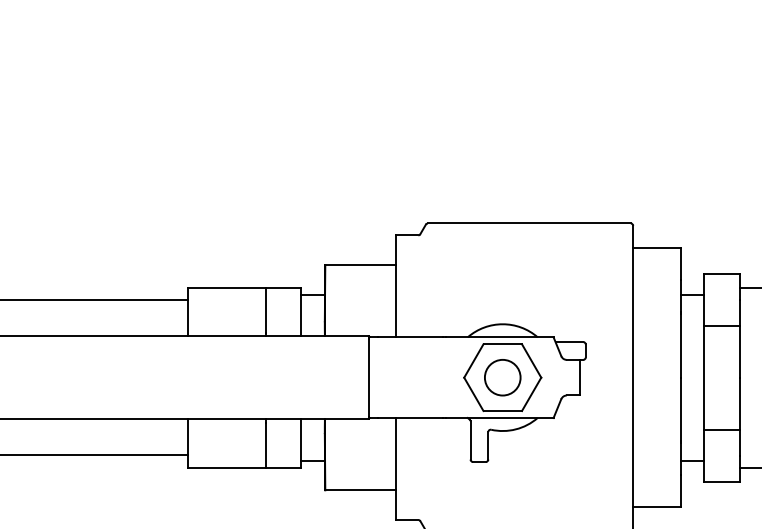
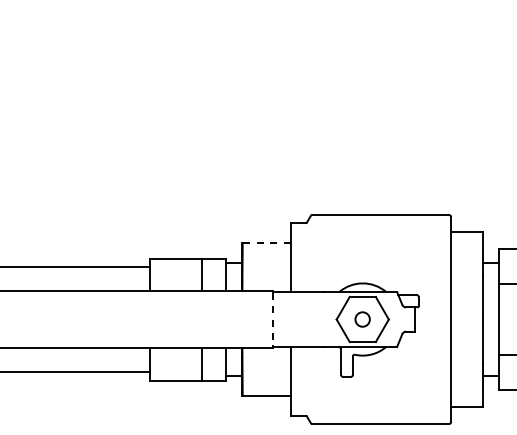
line: (360, 265) -> (266, 243), solid -> dashed
circle: (502, 377) -> (362, 319), size x0.6
line: (369, 379) -> (272, 320), solid -> dashed

